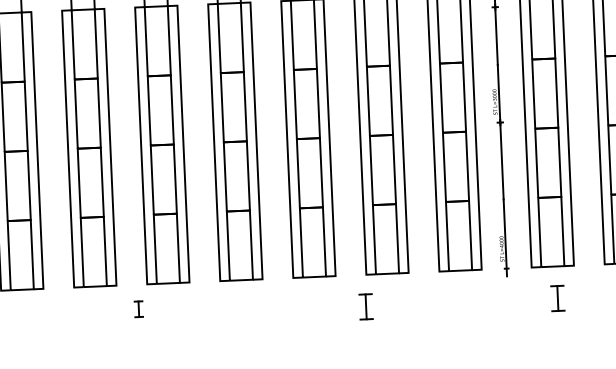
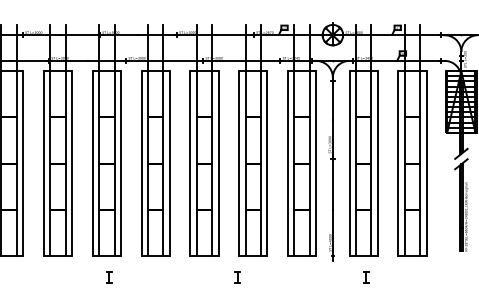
part: (558, 298) -> (366, 277), size x0.62
part: (365, 306) -> (237, 277), size x0.62
part: (139, 309) -> (109, 277), moved

